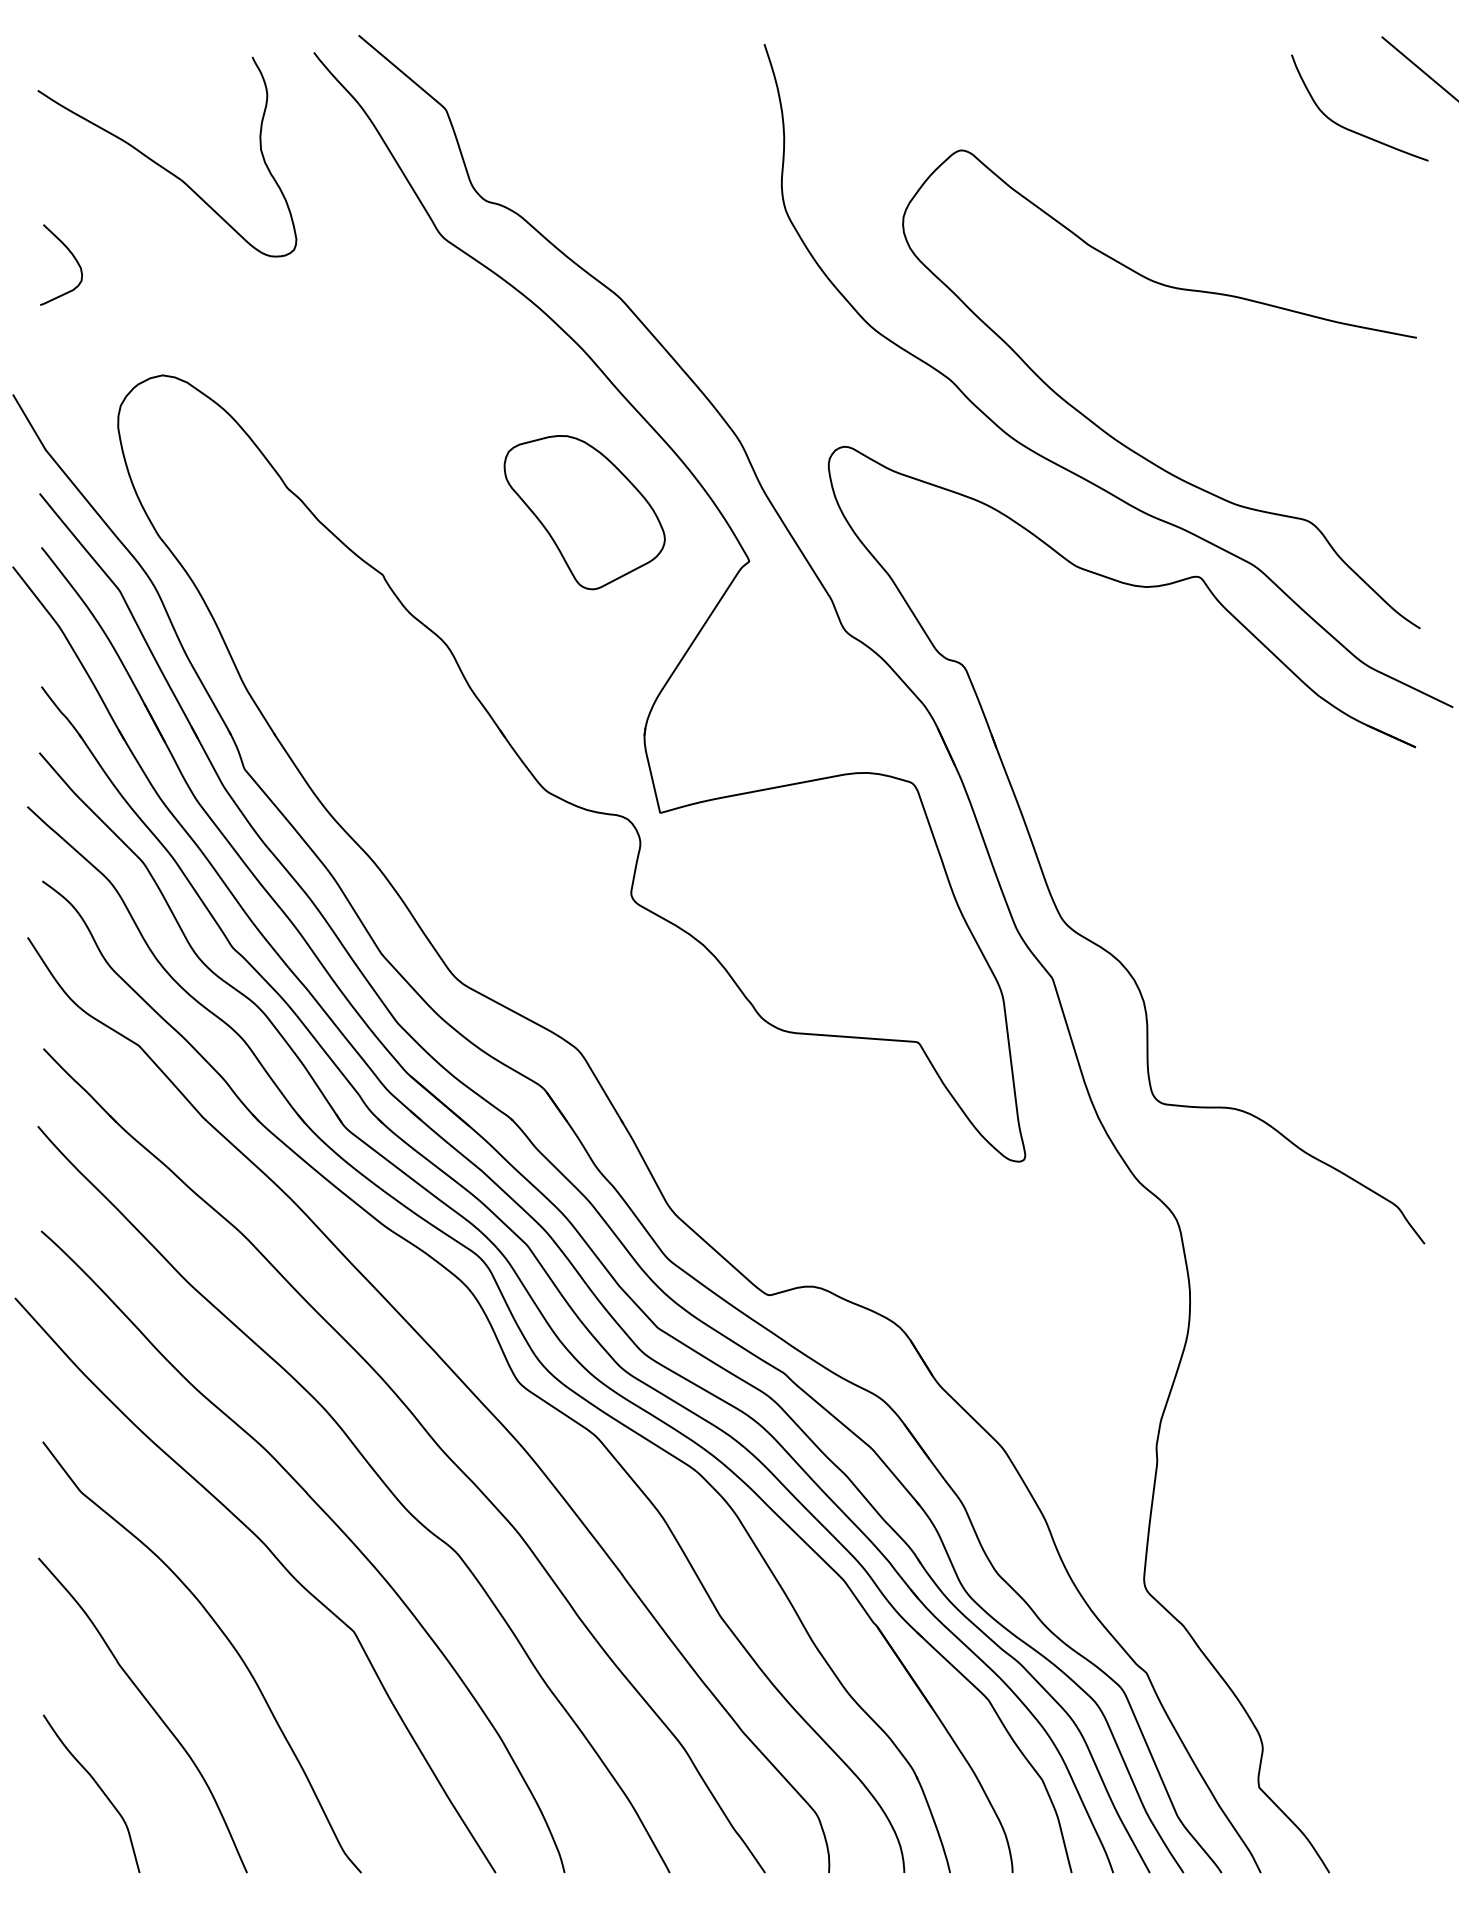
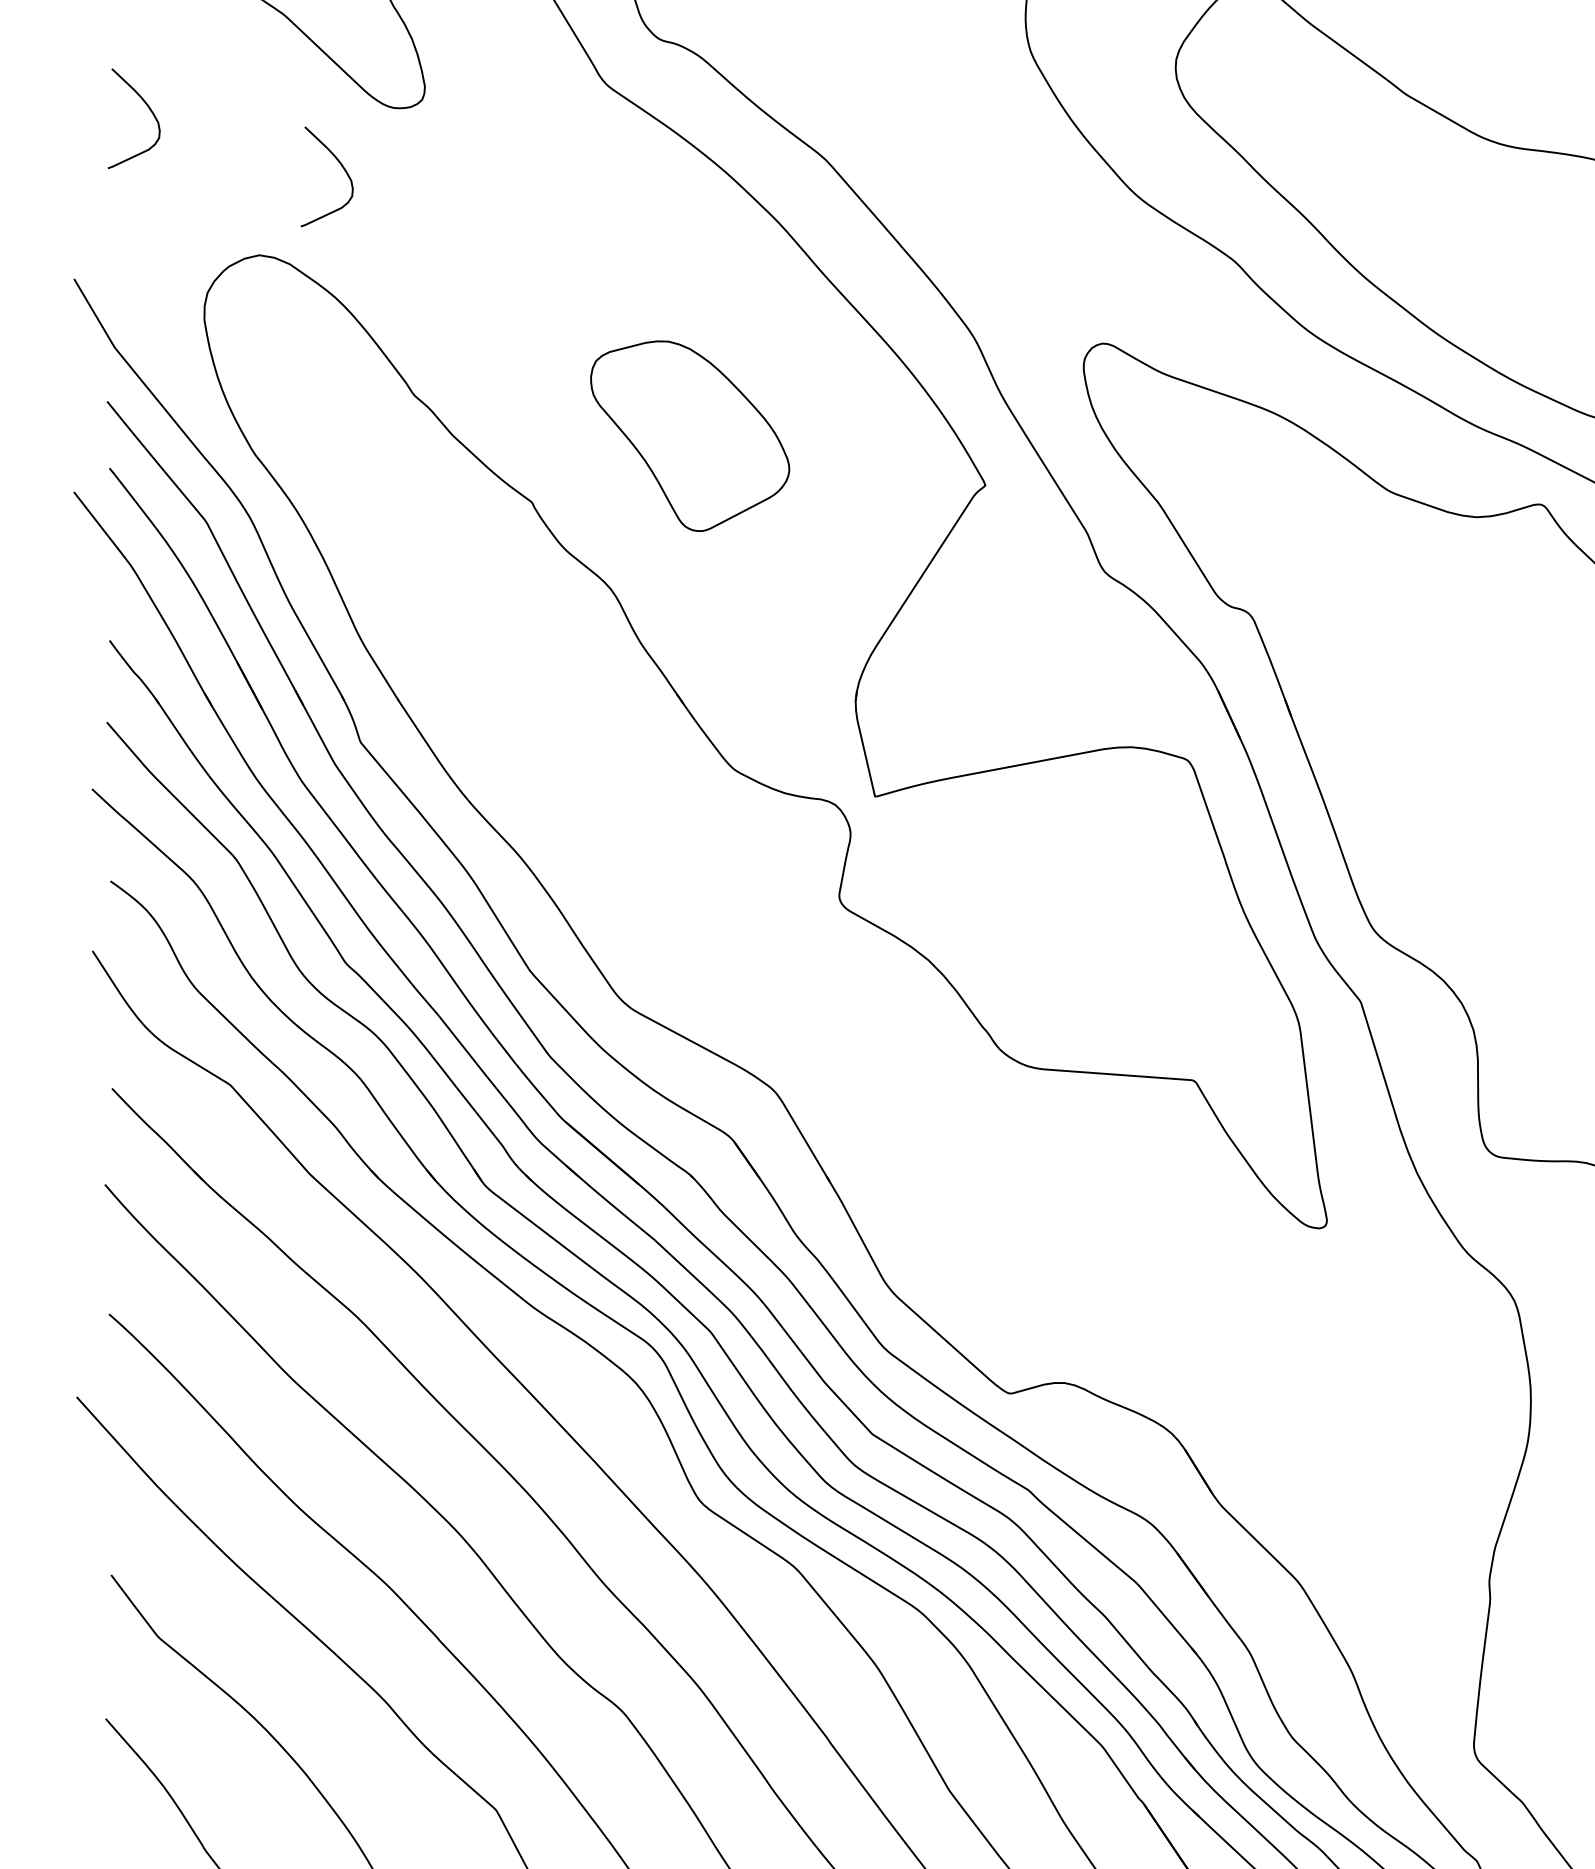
curve: (228, 303) -> (340, 166), added
part: (584, 512) -> (689, 436), moved

